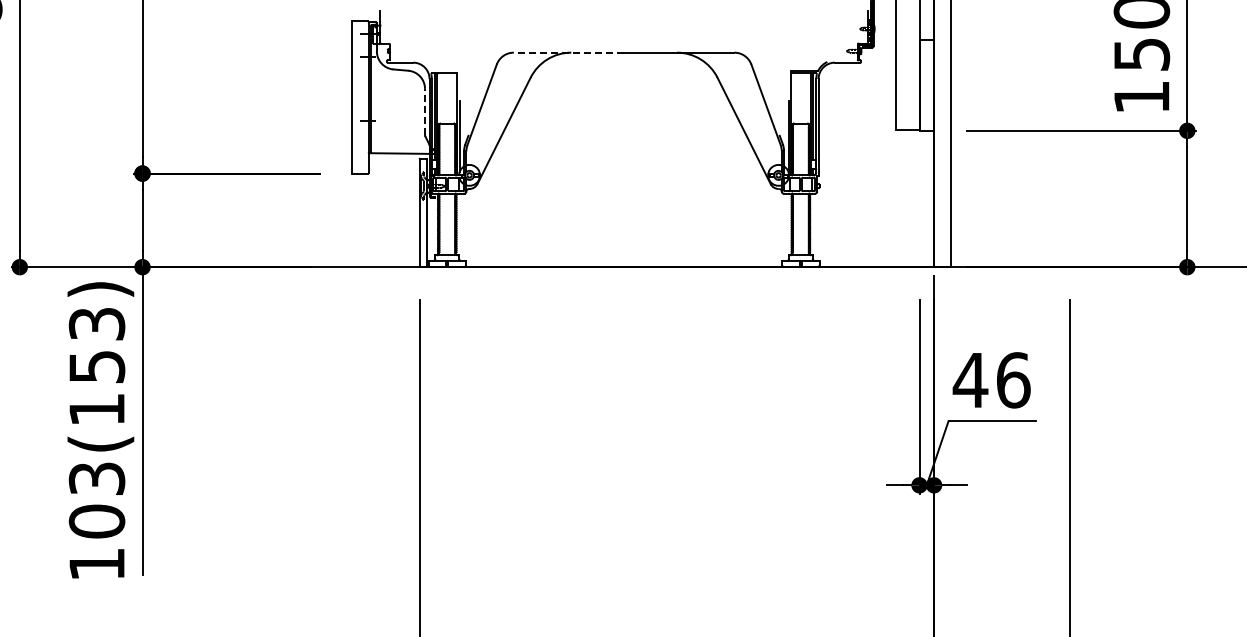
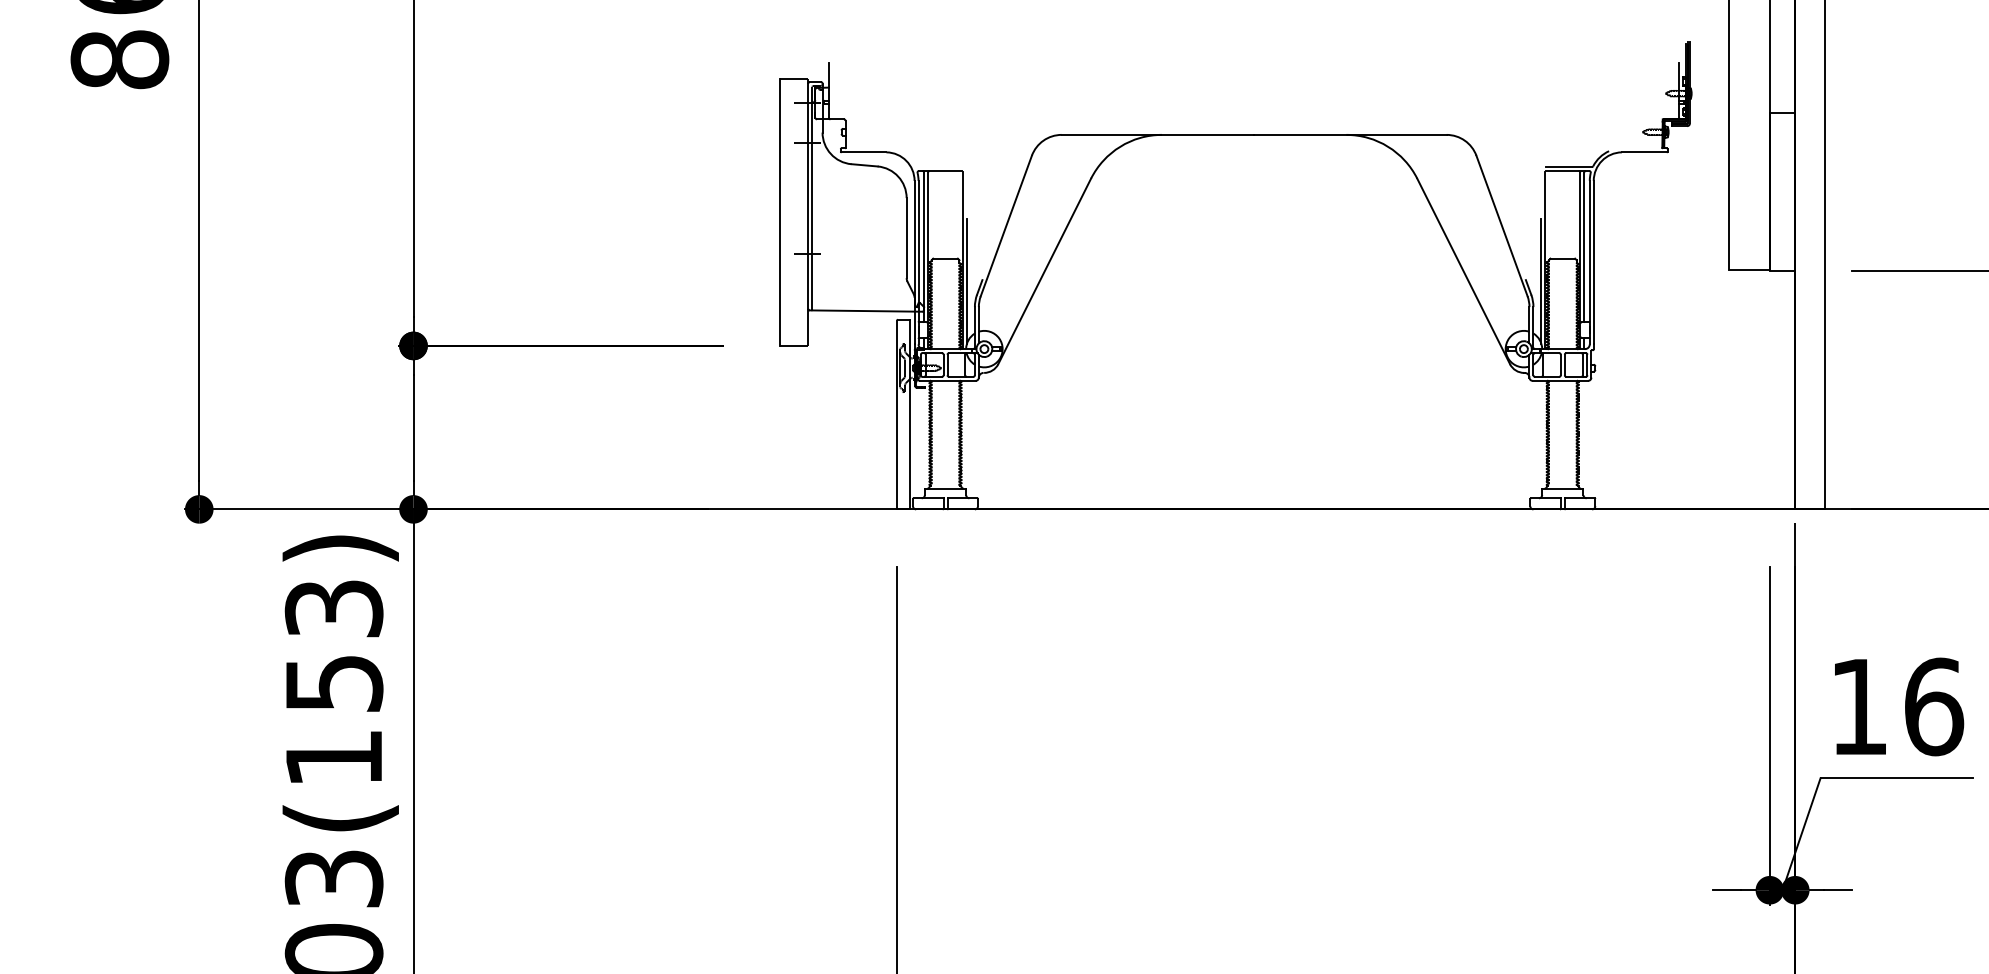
line: (568, 52) -> (1157, 134), dashed -> solid
line: (425, 111) -> (907, 237), dashed -> solid
text: (970, 380) -> (1858, 707), 46 -> 16

